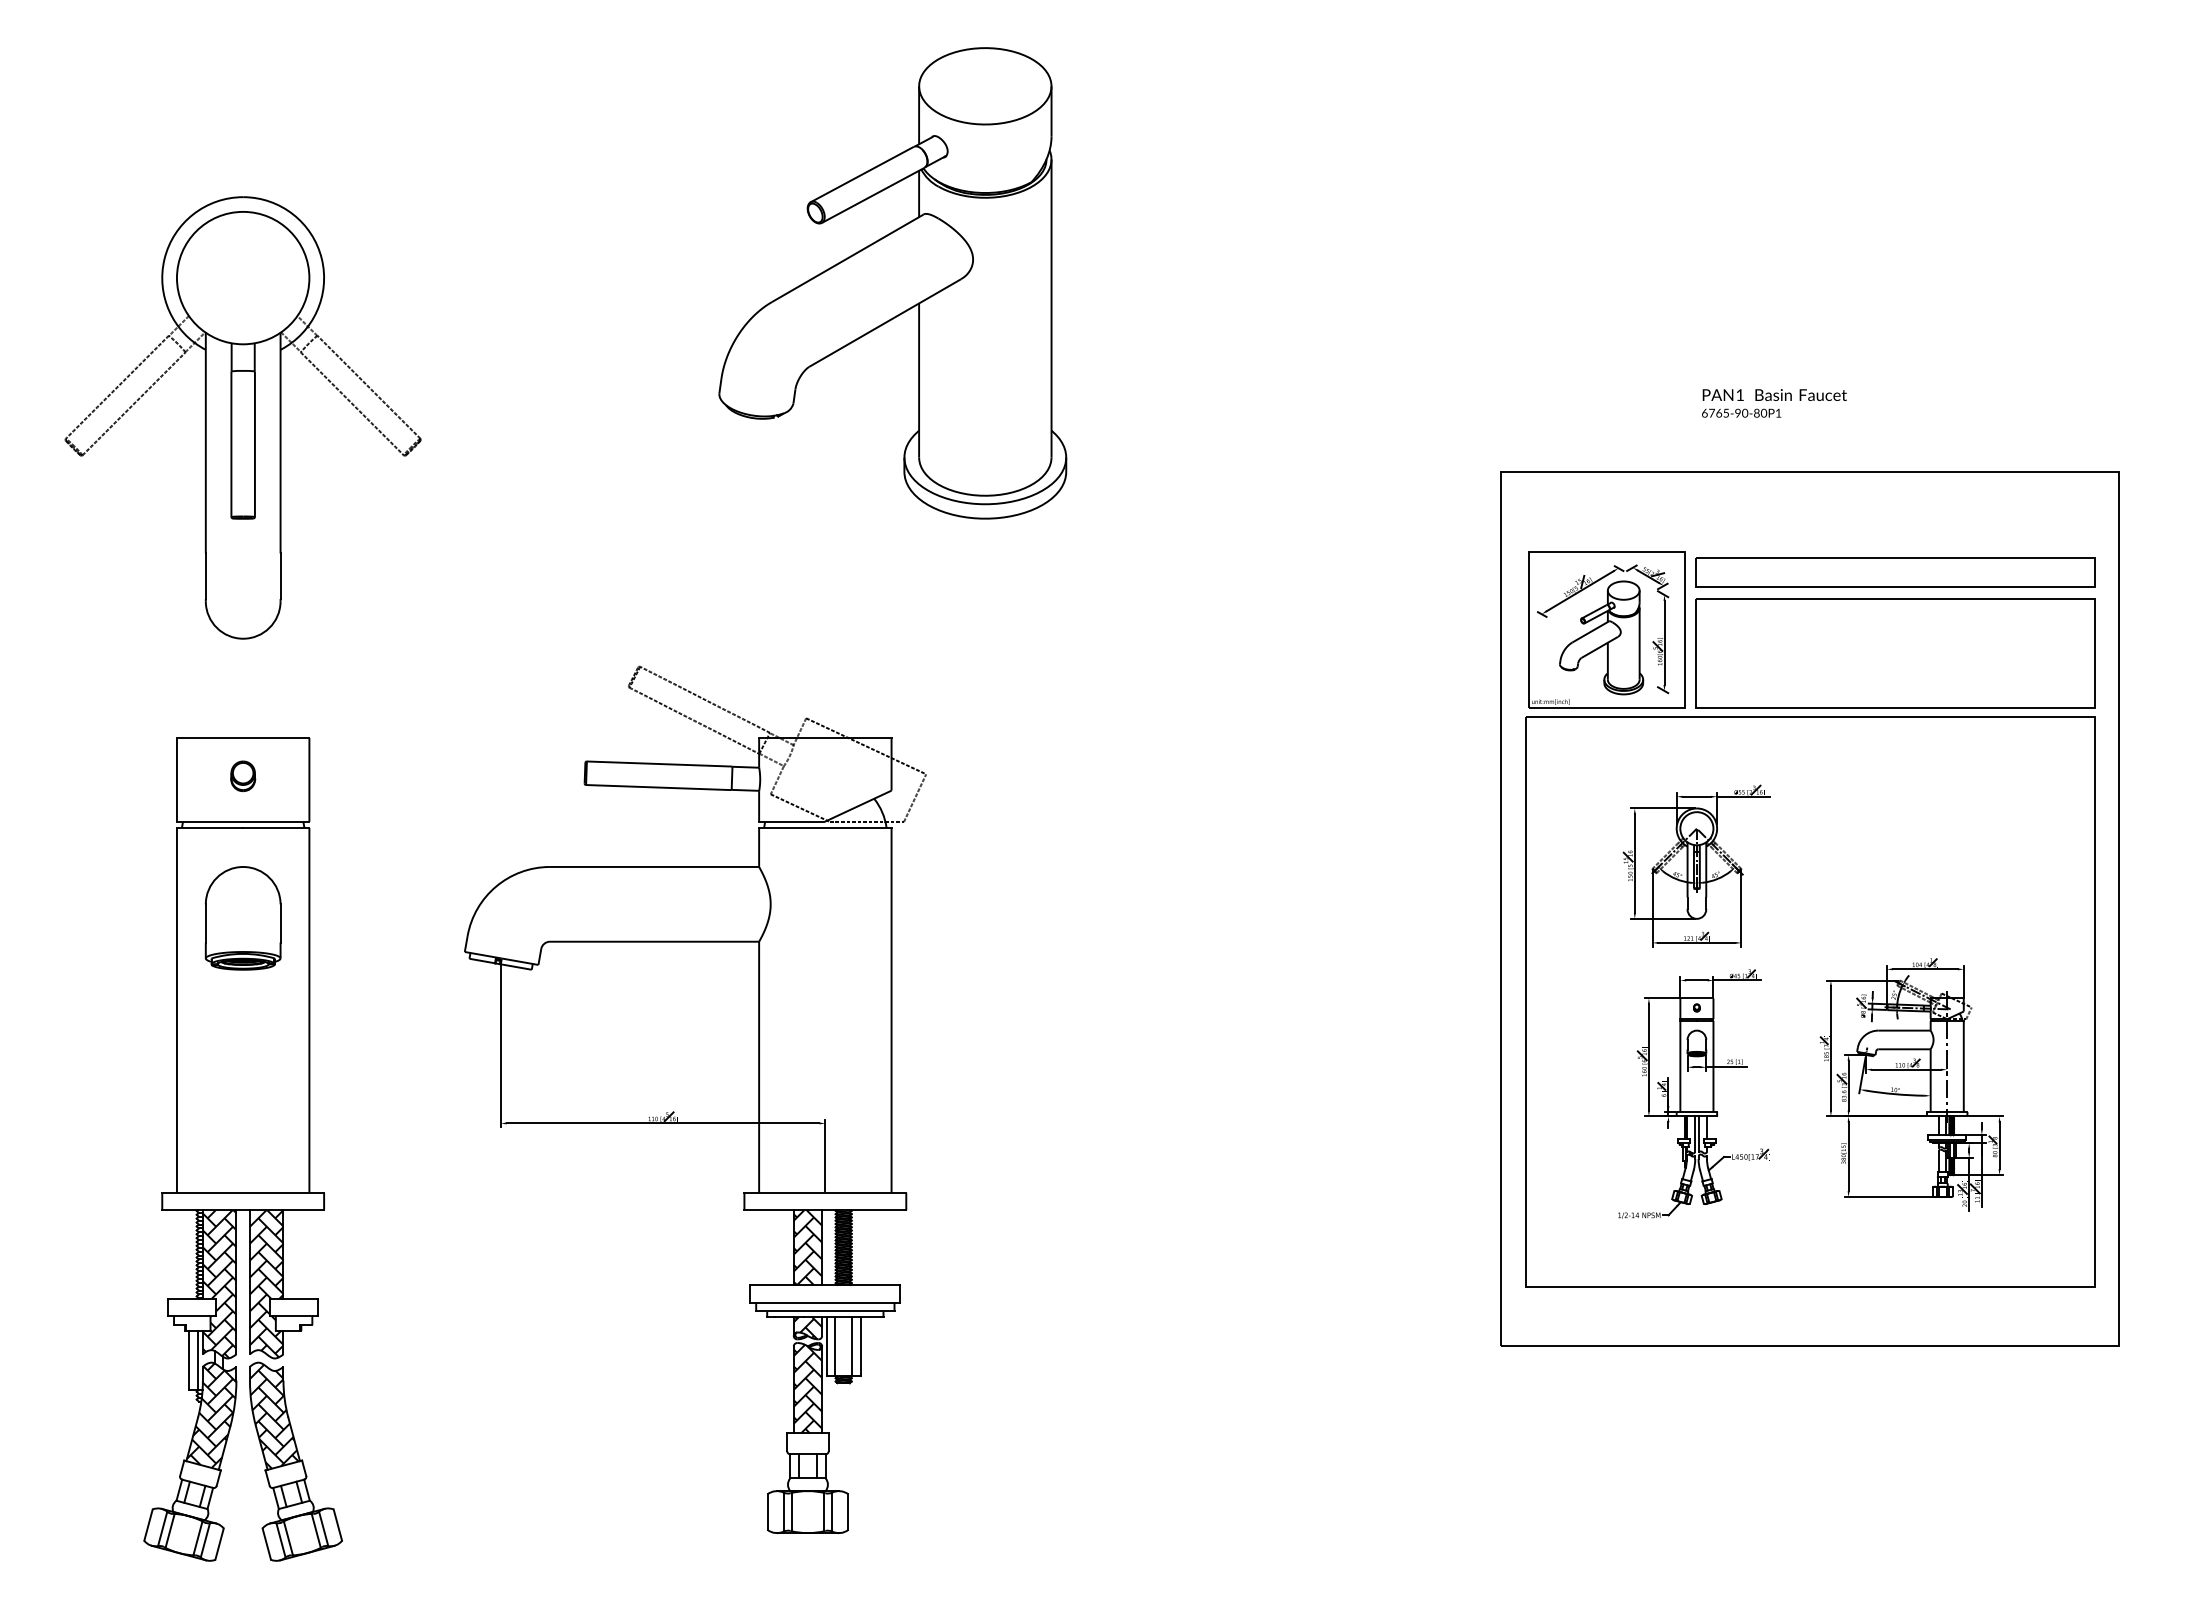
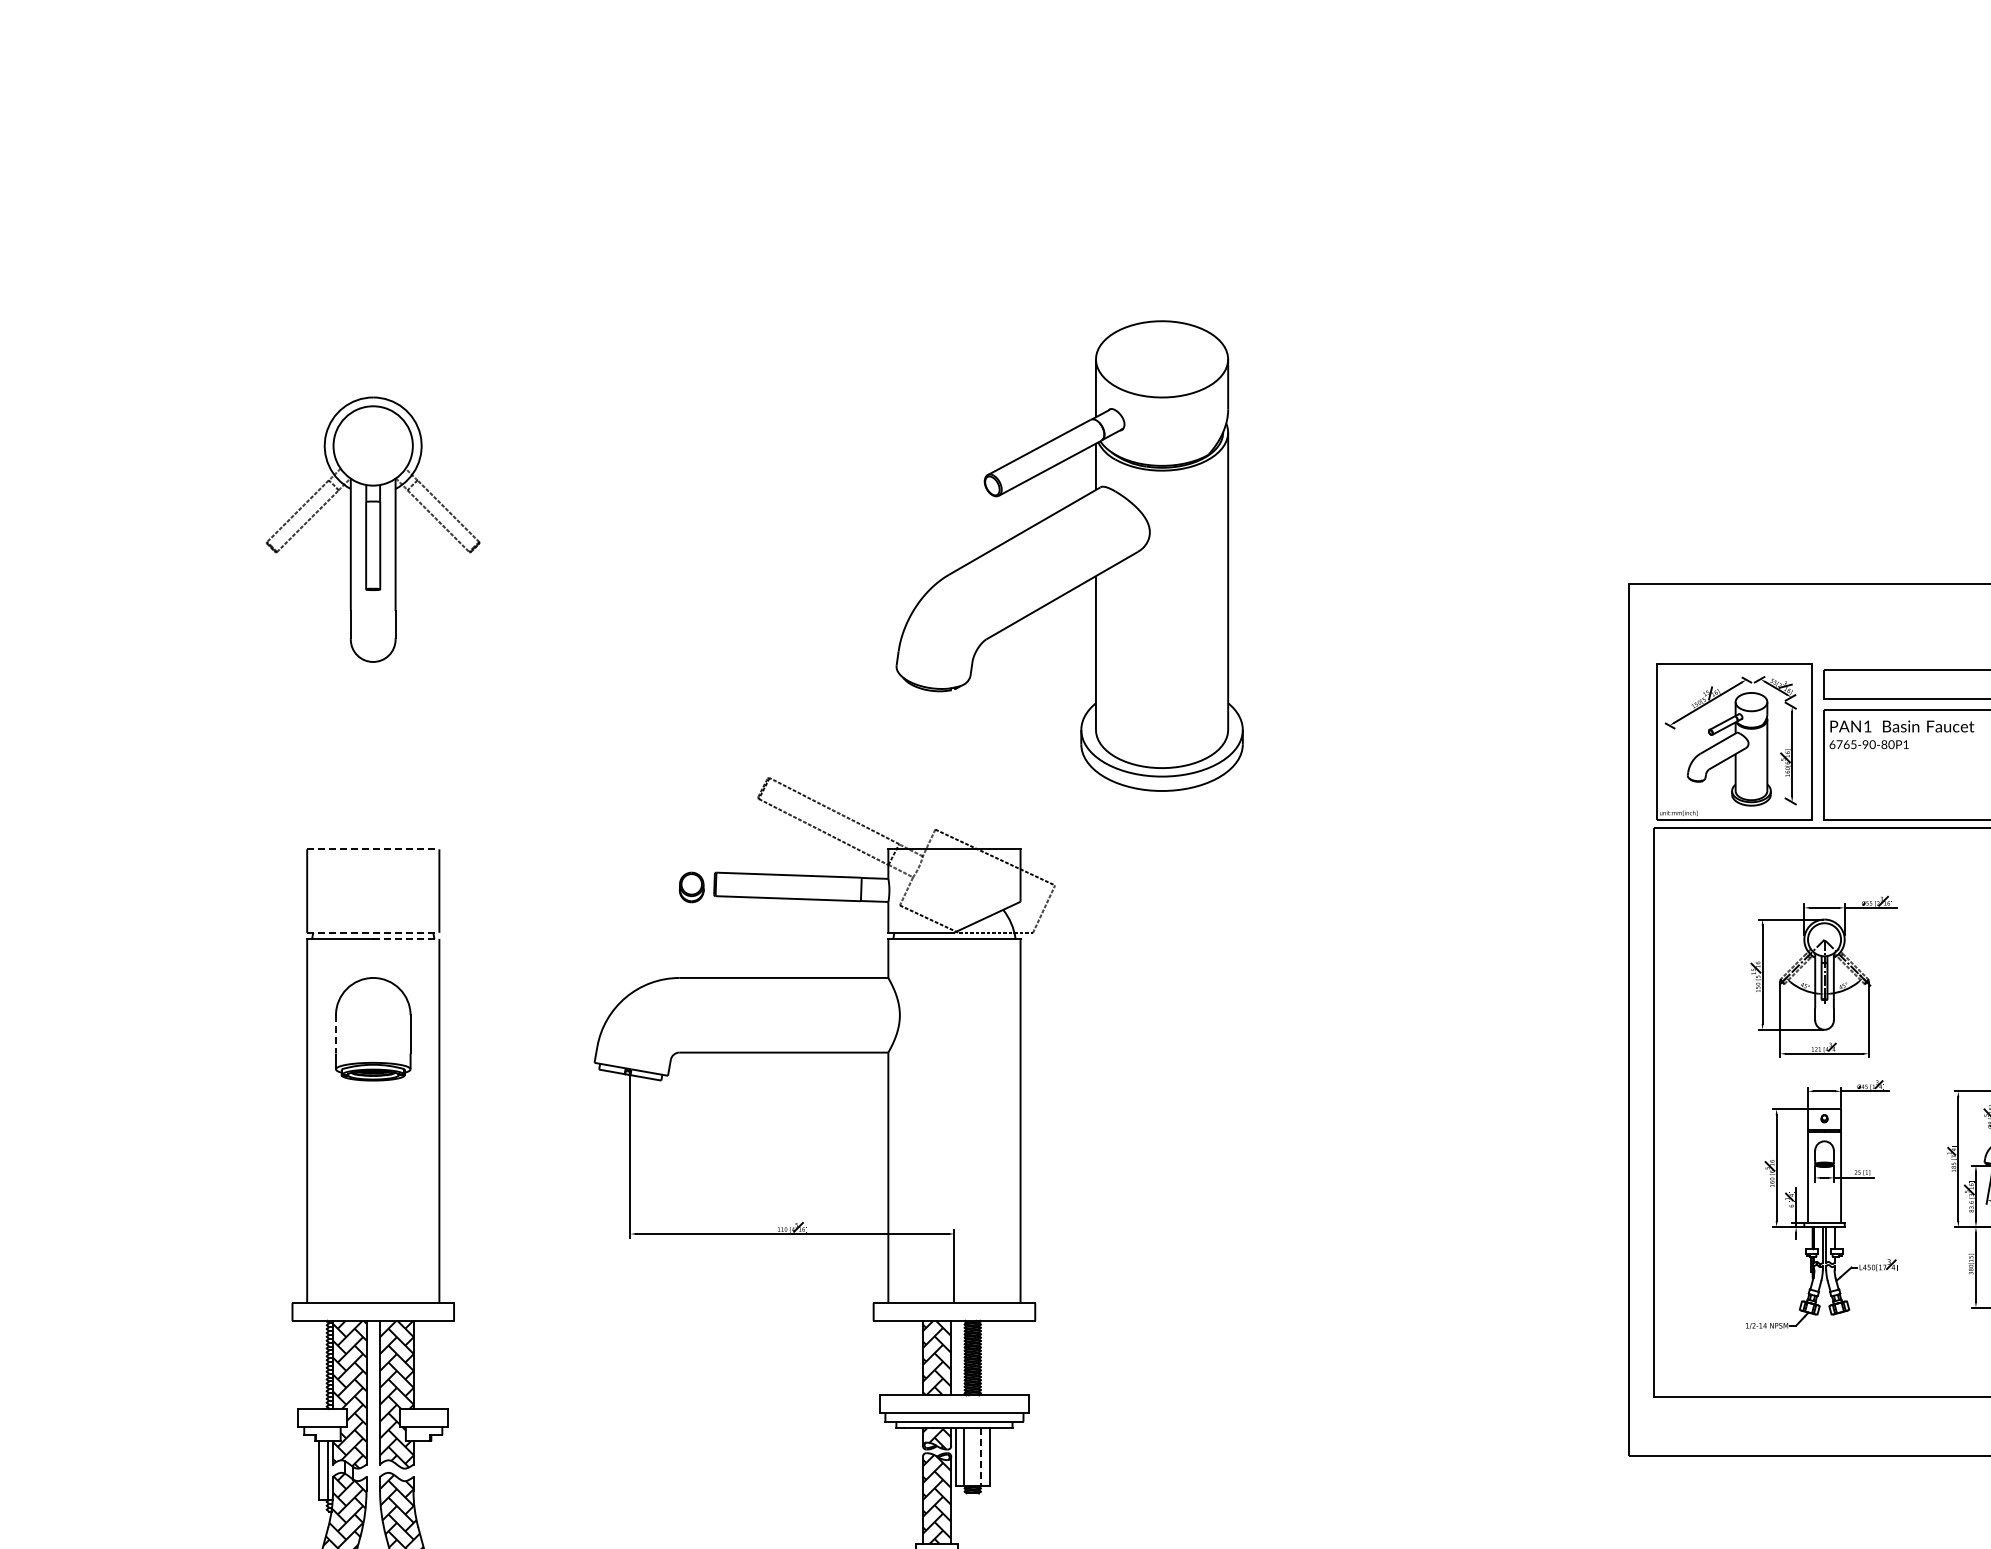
part: (892, 283) -> (1069, 556), moved
text: (1774, 403) -> (1901, 734), moved
part: (242, 417) -> (372, 529), size x0.6
line: (243, 738) -> (373, 849), solid -> dashed
part: (243, 776) -> (692, 887), moved
line: (243, 821) -> (373, 932), solid -> dashed
line: (276, 827) -> (406, 938), solid -> dashed
line: (205, 923) -> (335, 1034), solid -> dashed
line: (852, 1347) -> (981, 1457), solid -> dashed

